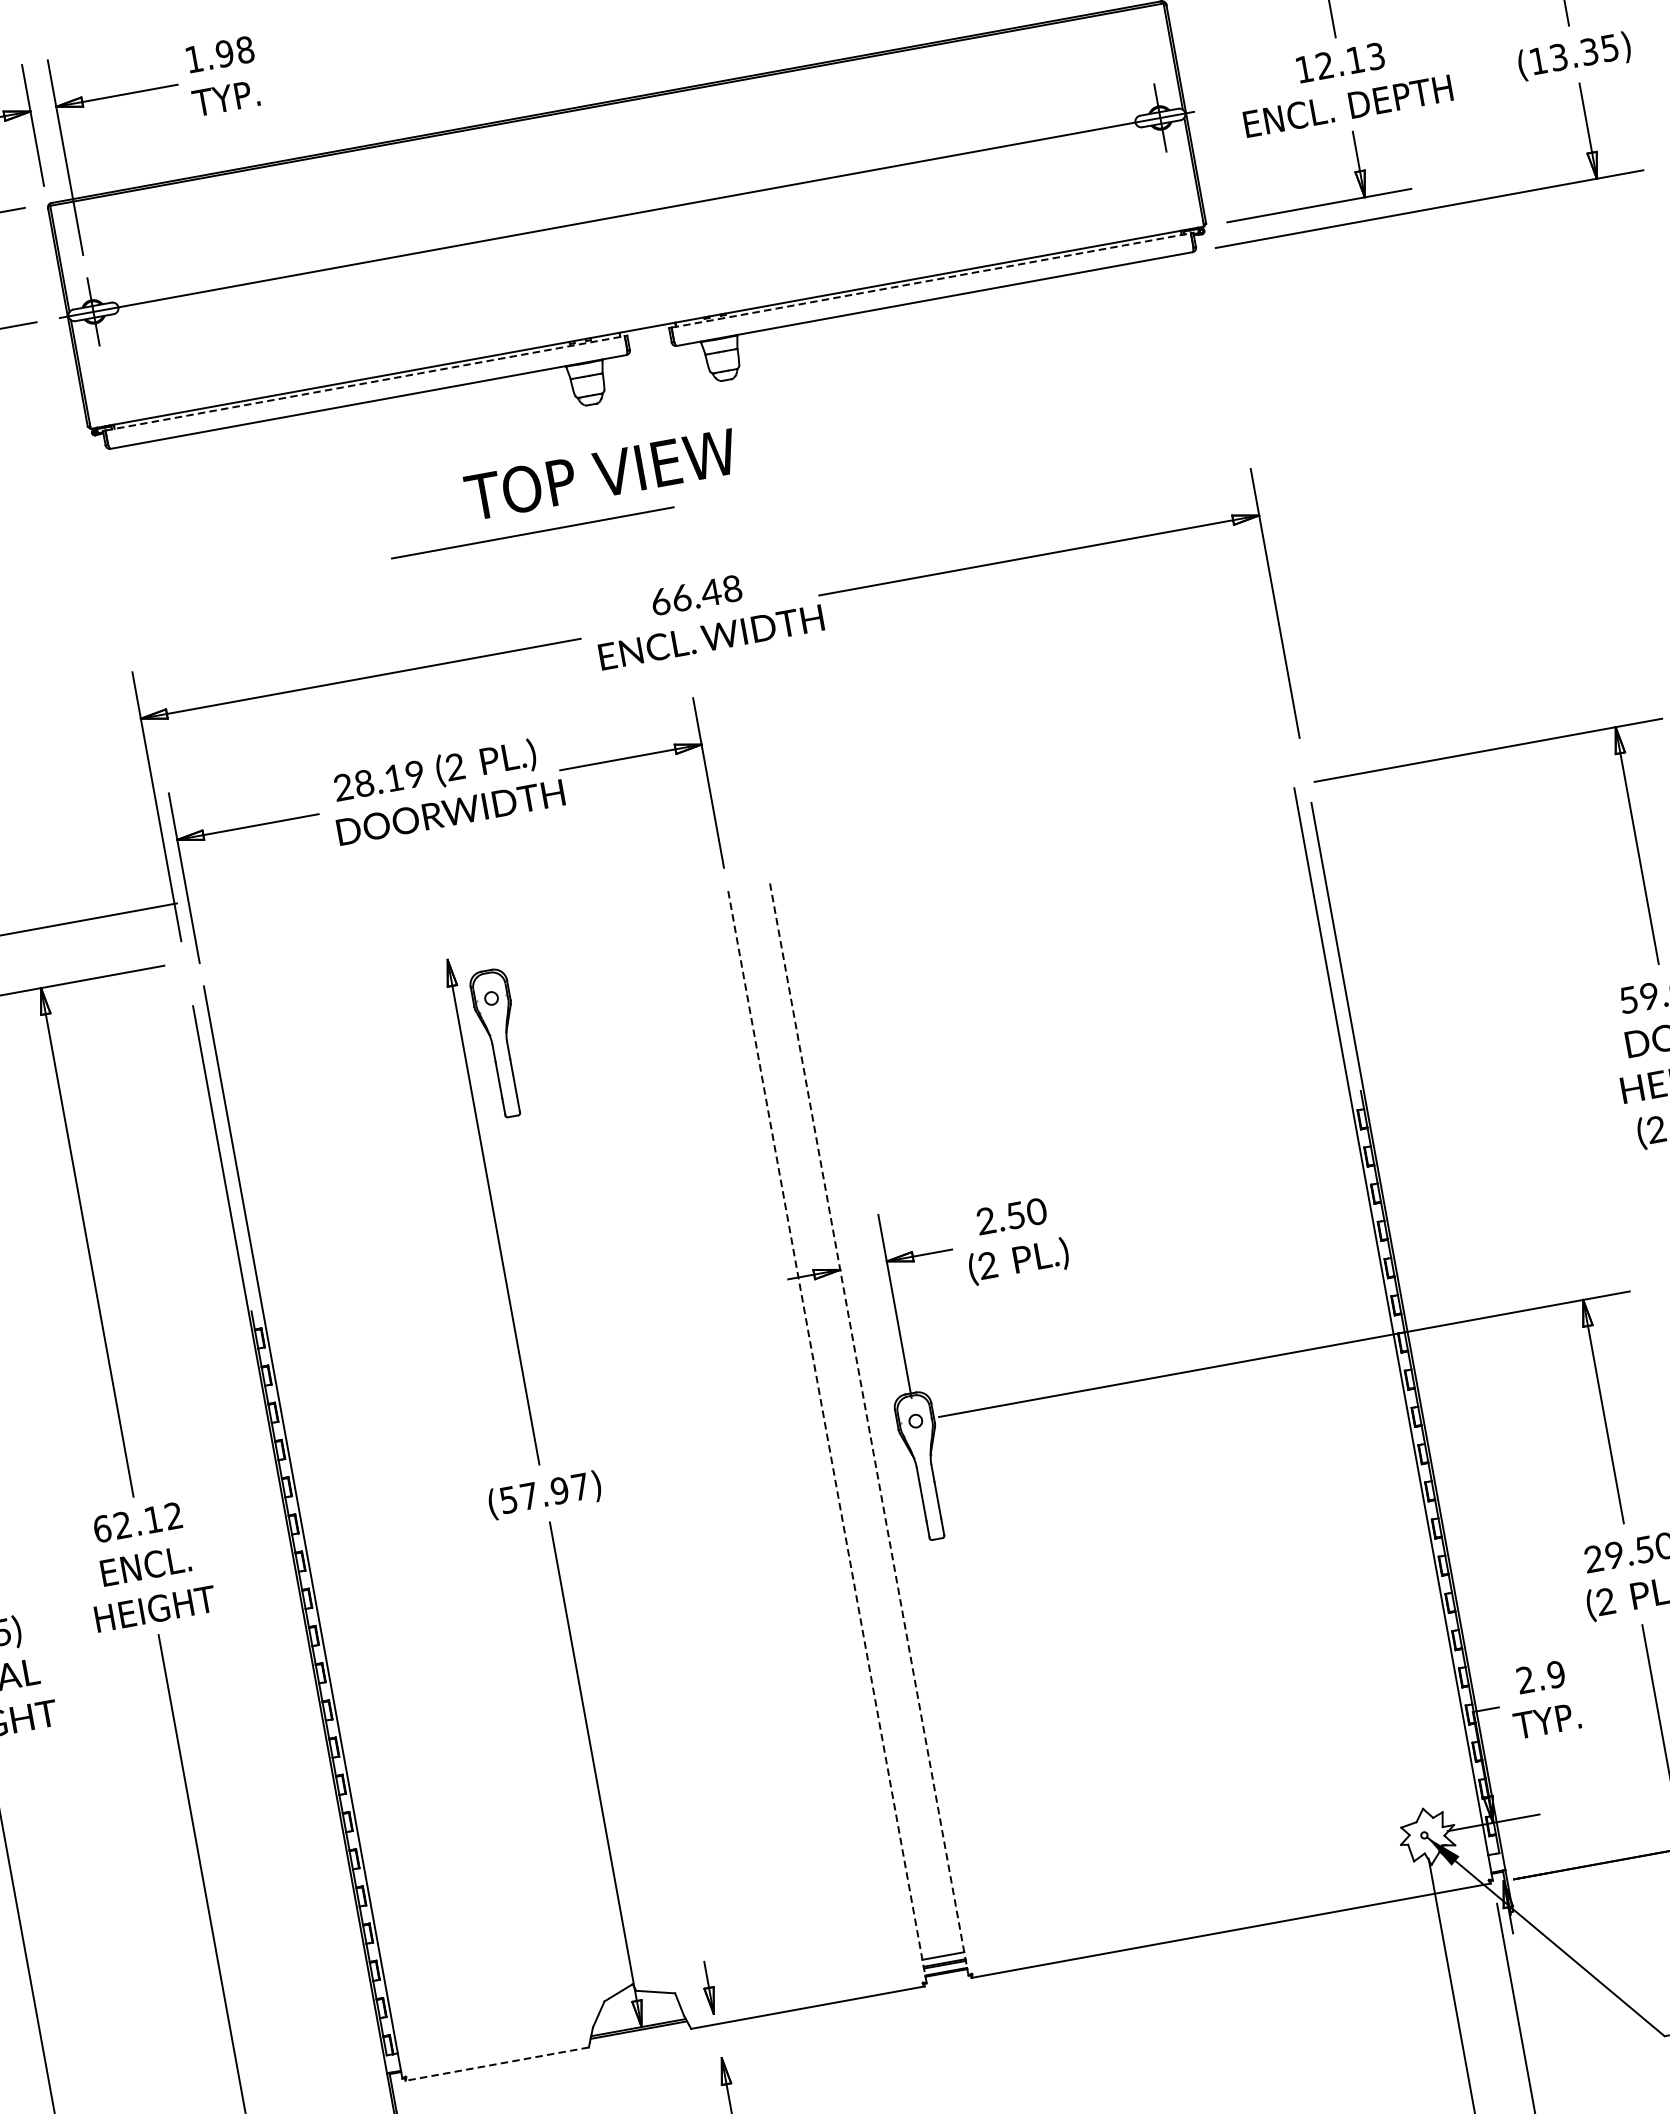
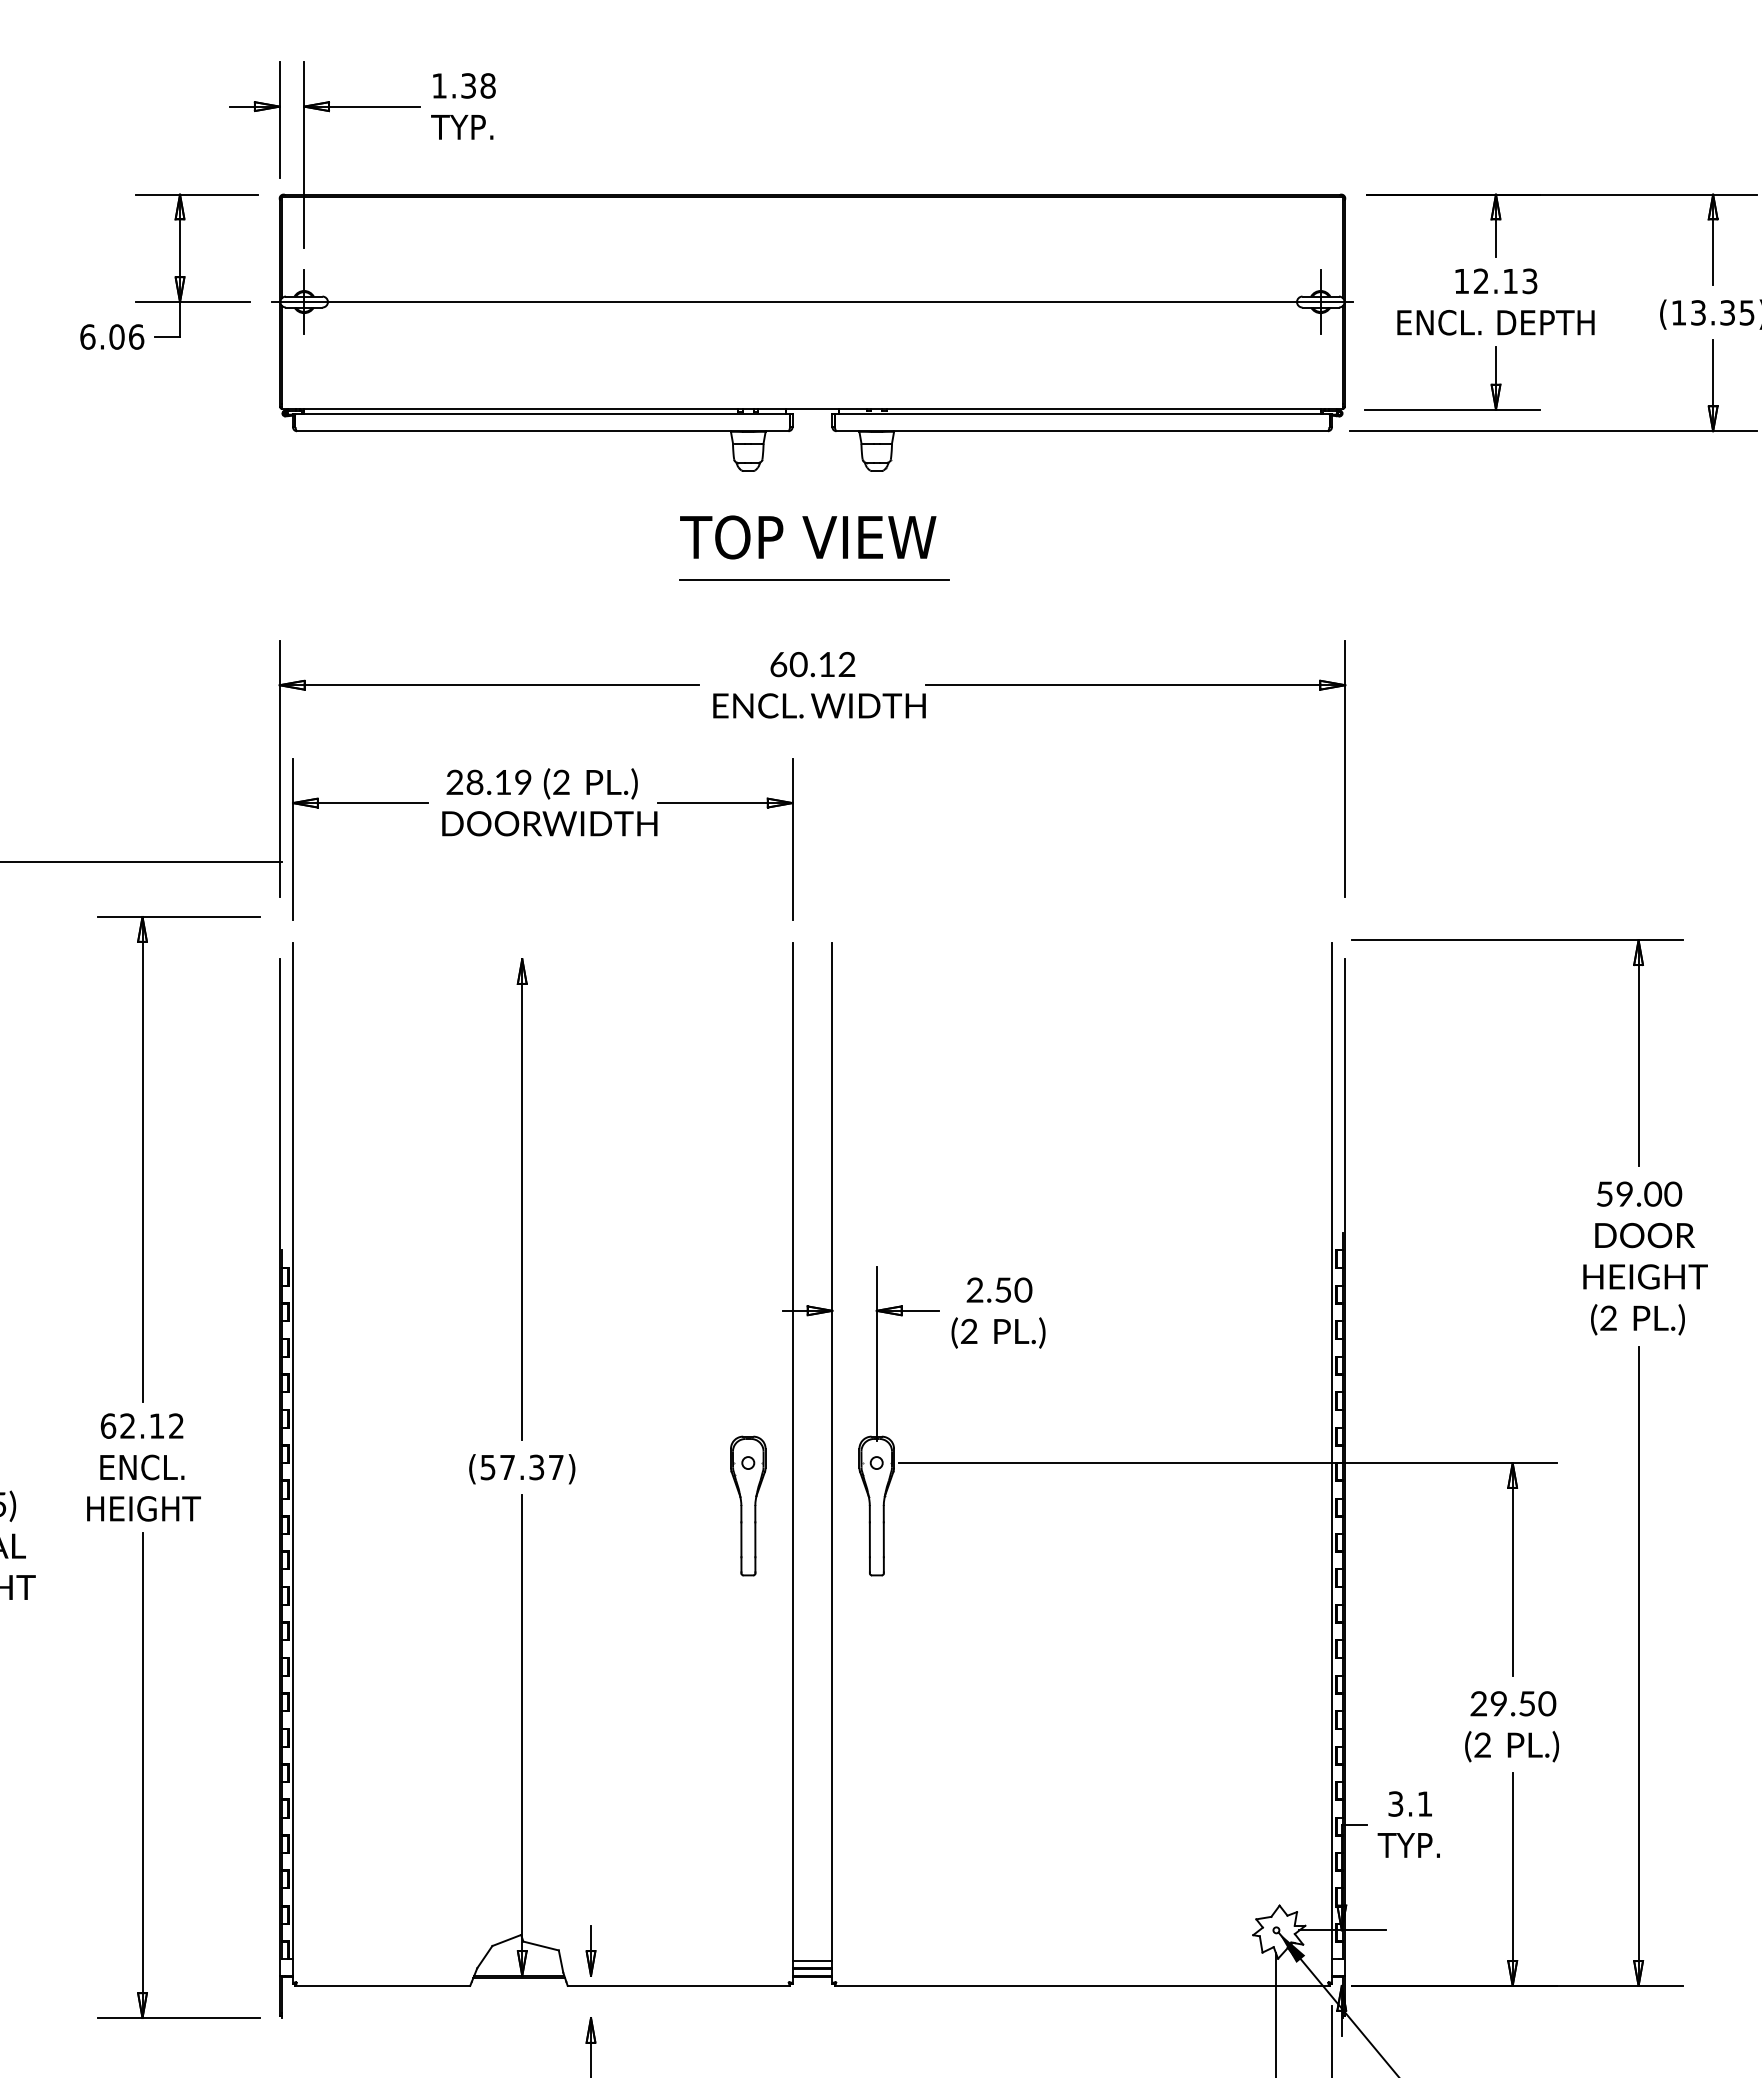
text: (224, 53) -> (468, 85), 1.98 -> 1.38
line: (931, 280) -> (1082, 413), dashed -> solid
line: (365, 383) -> (543, 413), dashed -> solid
text: (601, 474) -> (808, 537), moved
line: (532, 532) -> (814, 579), moved
text: (706, 593) -> (822, 664), 66.48 -> 60.12
part: (499, 1042) -> (748, 1505), moved
line: (869, 1429) -> (832, 1462), dashed -> solid
line: (827, 1437) -> (792, 1463), dashed -> solid
text: (559, 1490) -> (536, 1467), (57.97) -> (57.37)
text: (1540, 1676) -> (1410, 1803), 2.9 -> 3.1
line: (496, 2063) -> (382, 1985), dashed -> solid

